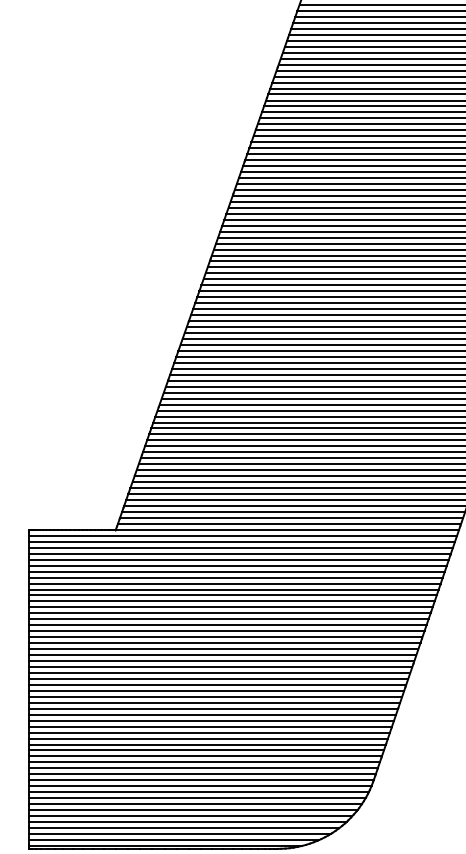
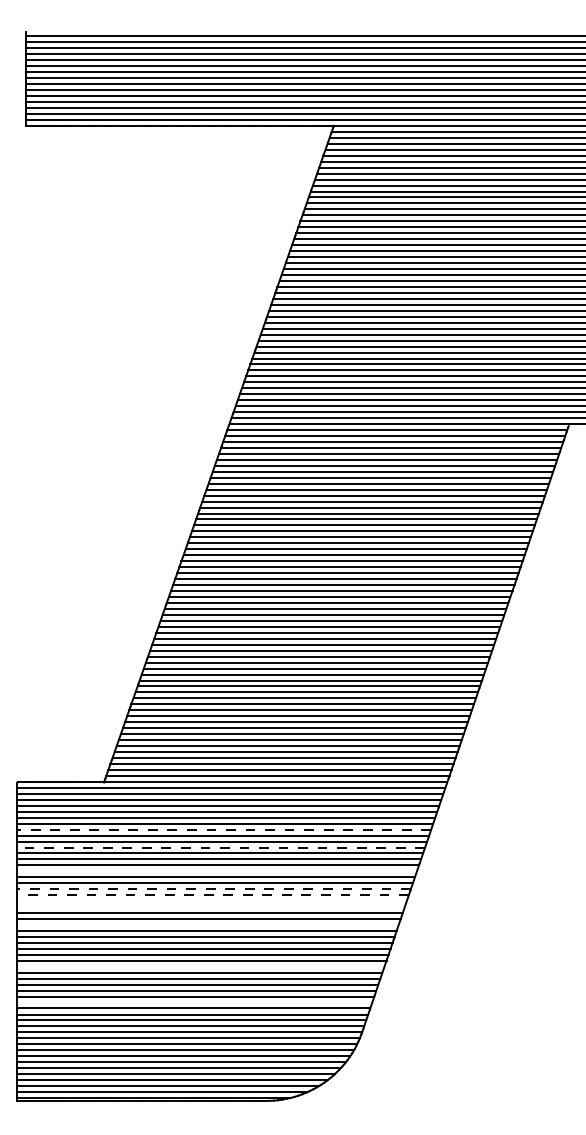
line: (236, 577) -> (224, 829), solid -> dashed
line: (233, 595) -> (221, 847), solid -> dashed
line: (229, 619) -> (217, 871), removed
line: (226, 637) -> (214, 889), solid -> dashed
line: (225, 643) -> (213, 895), solid -> dashed
line: (223, 649) -> (211, 901), removed
line: (222, 655) -> (210, 907), removed
line: (219, 673) -> (207, 925), removed
line: (212, 714) -> (200, 966), removed
line: (206, 750) -> (194, 1002), removed

